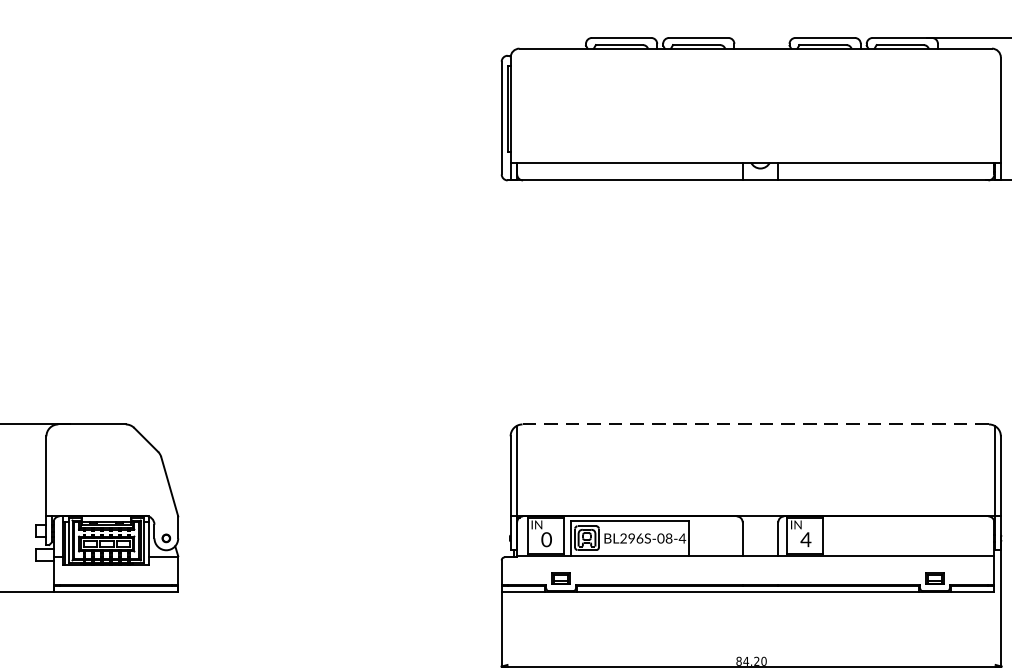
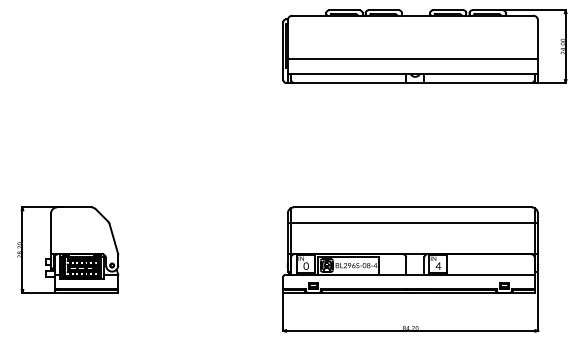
line: (755, 132) -> (412, 58), added
line: (755, 424) -> (412, 207), dashed -> solid
line: (755, 453) -> (412, 222), added

